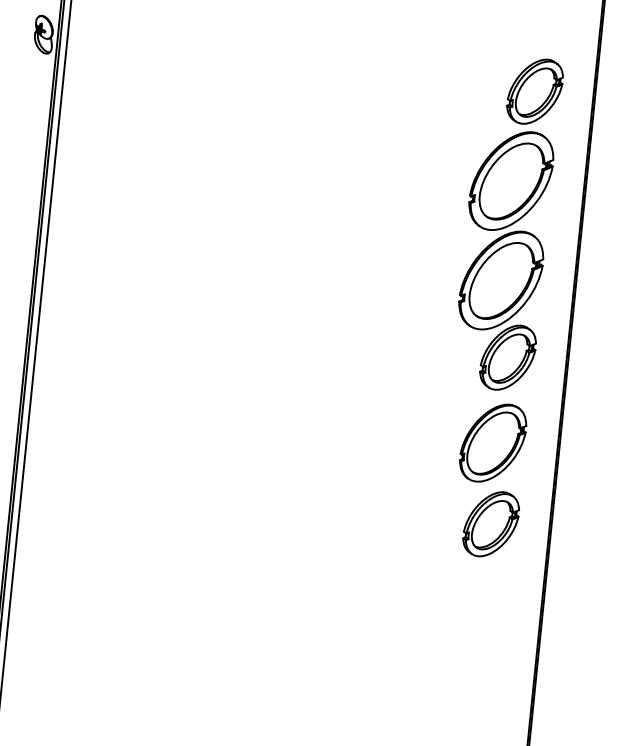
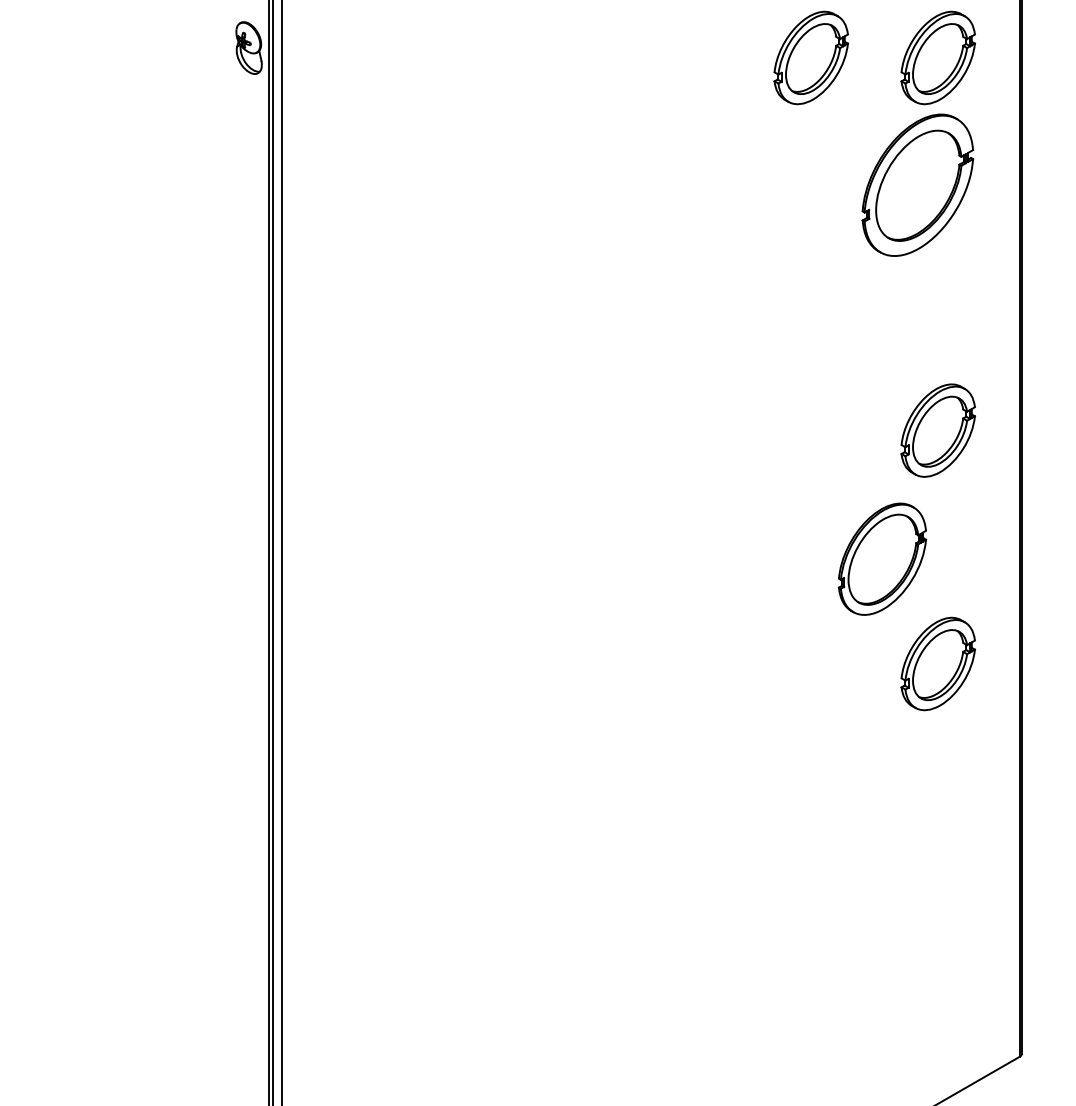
part: (443, 82) -> (810, 57), added
part: (500, 280) -> (917, 324), removed
part: (493, 442) -> (882, 558), moved

